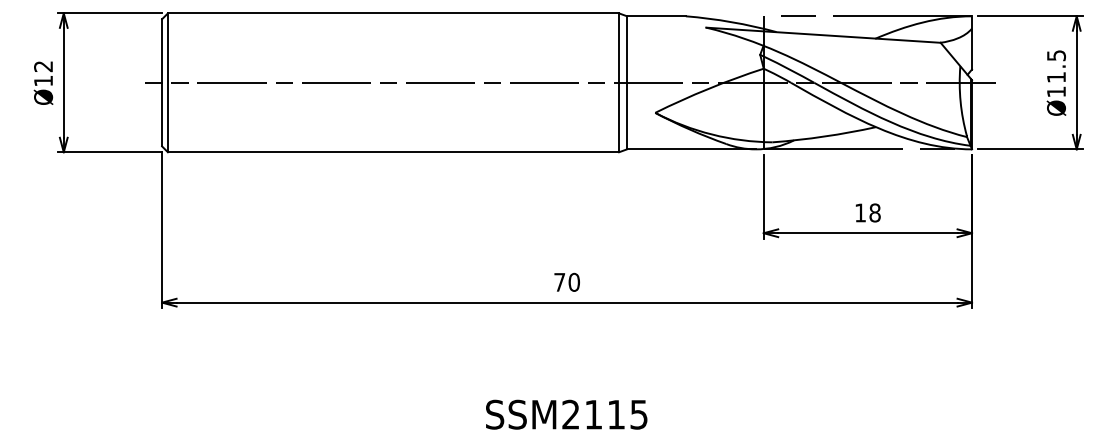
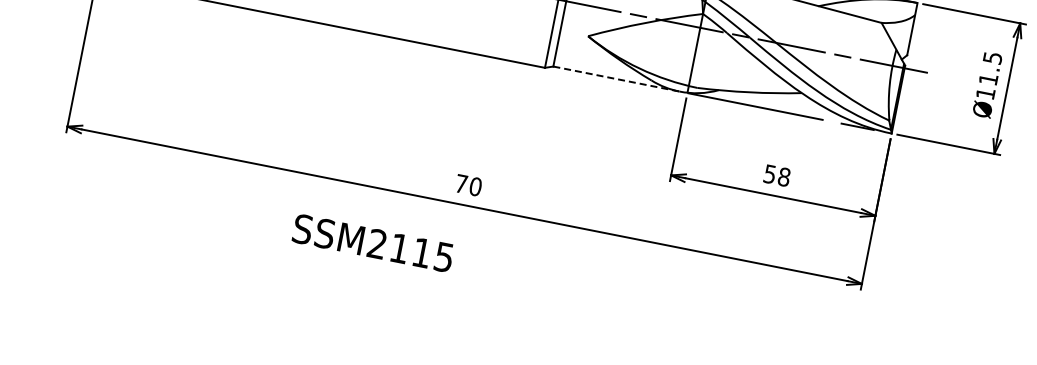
line: (691, 149) -> (616, 79), solid -> dashed
text: (860, 212) -> (770, 173), 18 -> 58
text: (566, 414) -> (373, 243), moved

